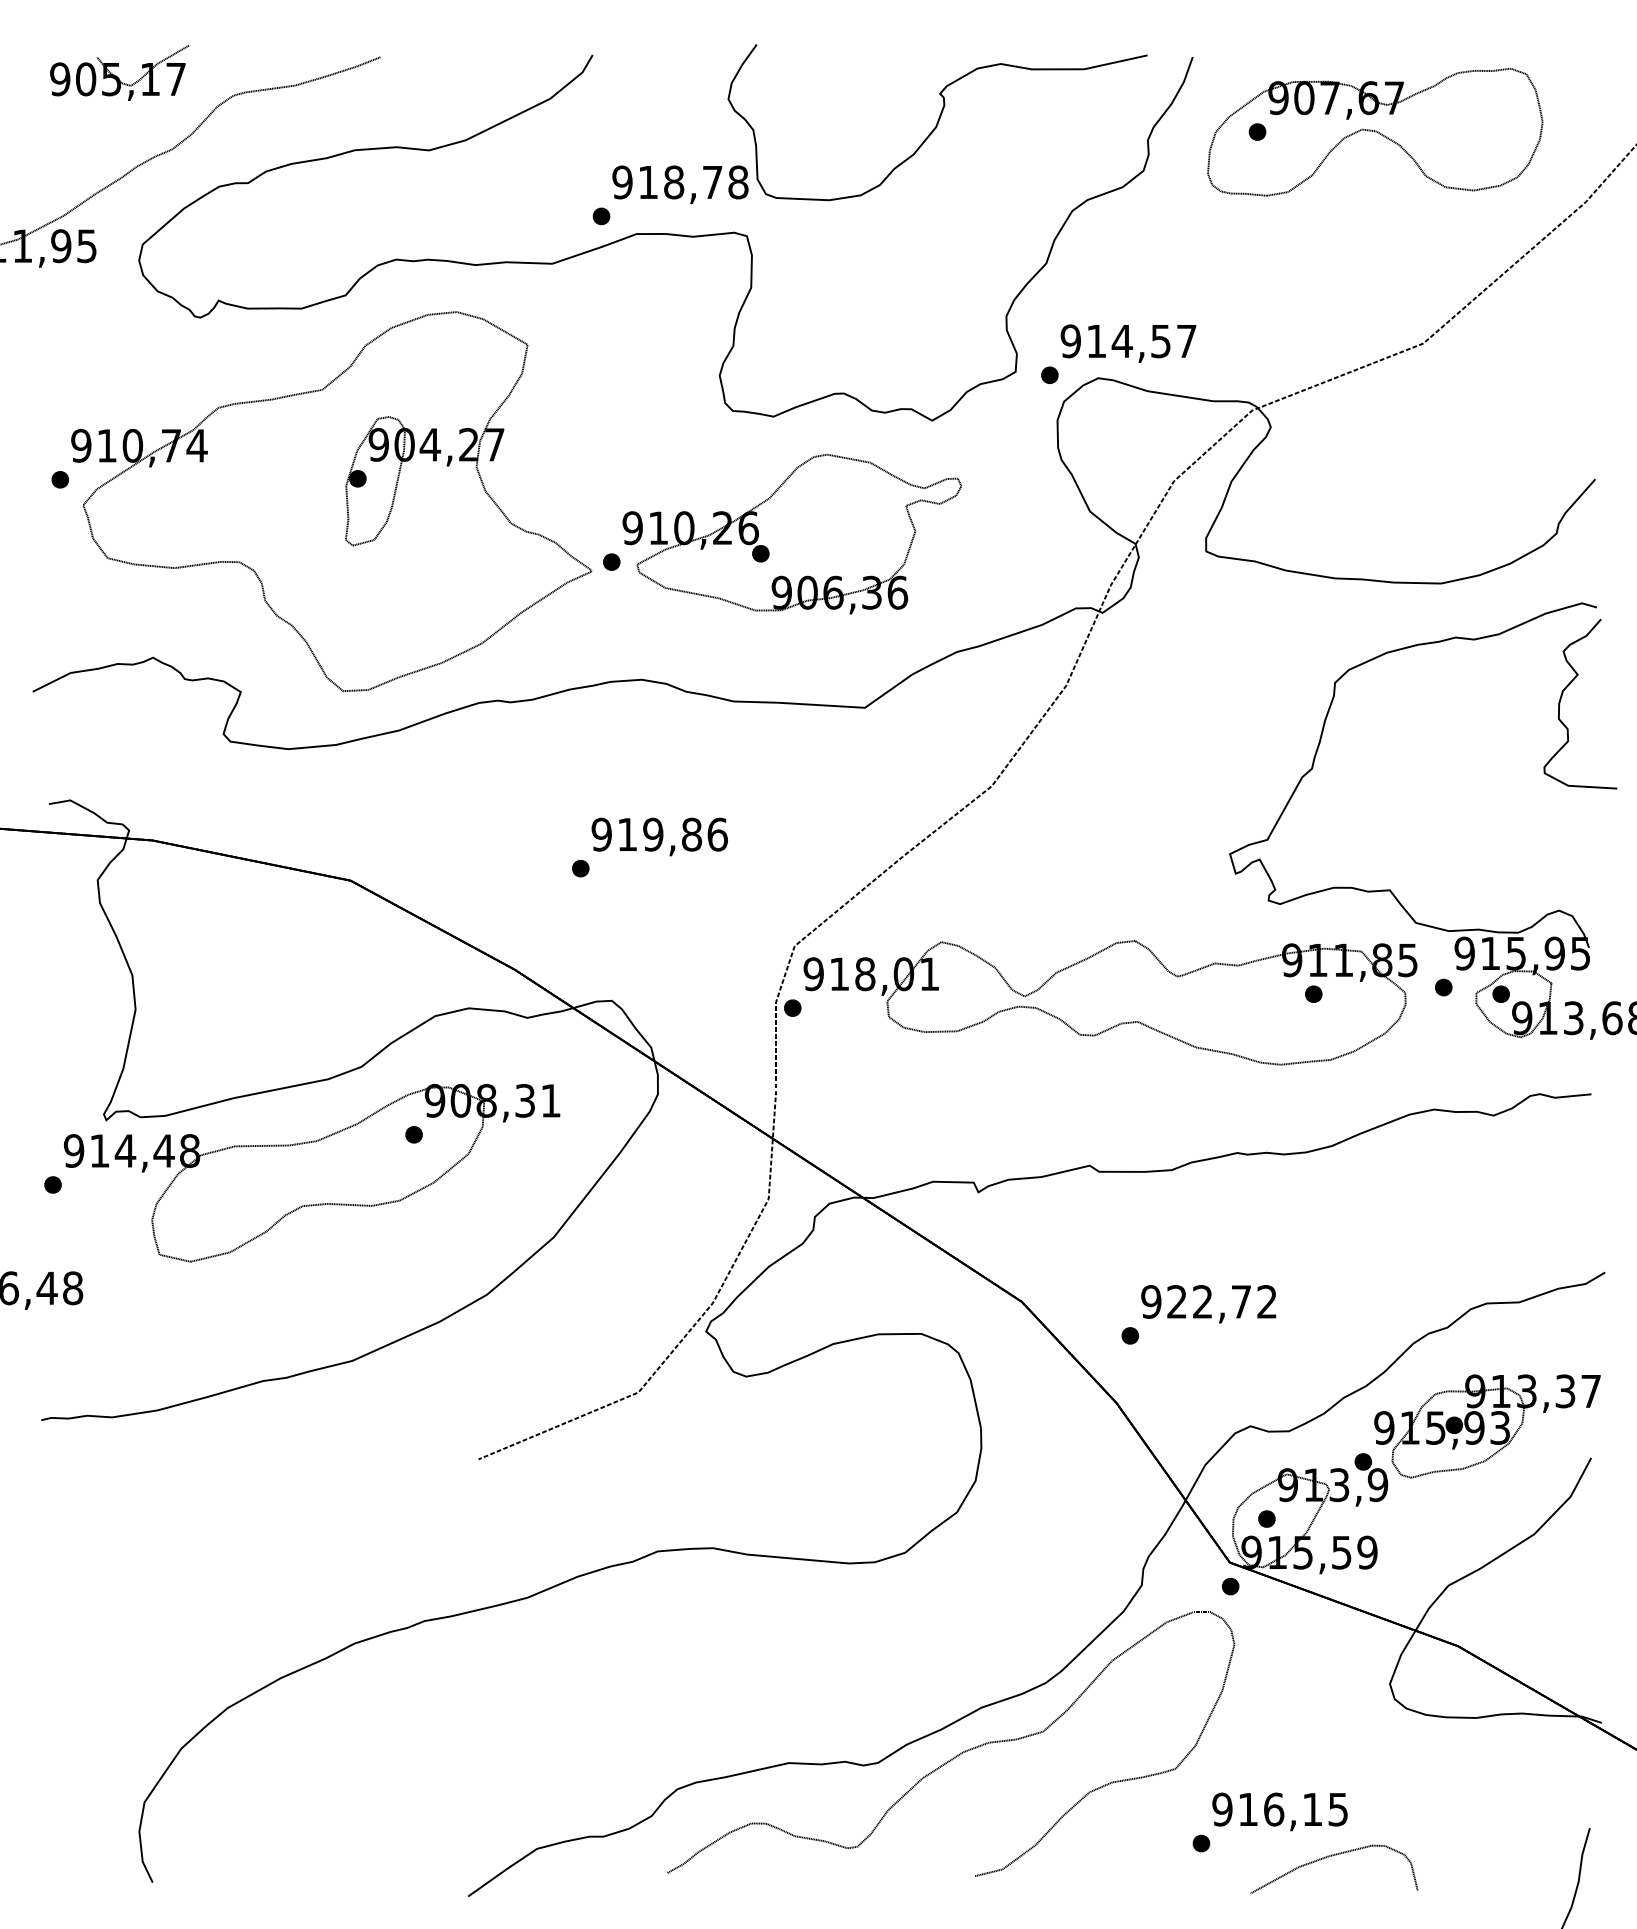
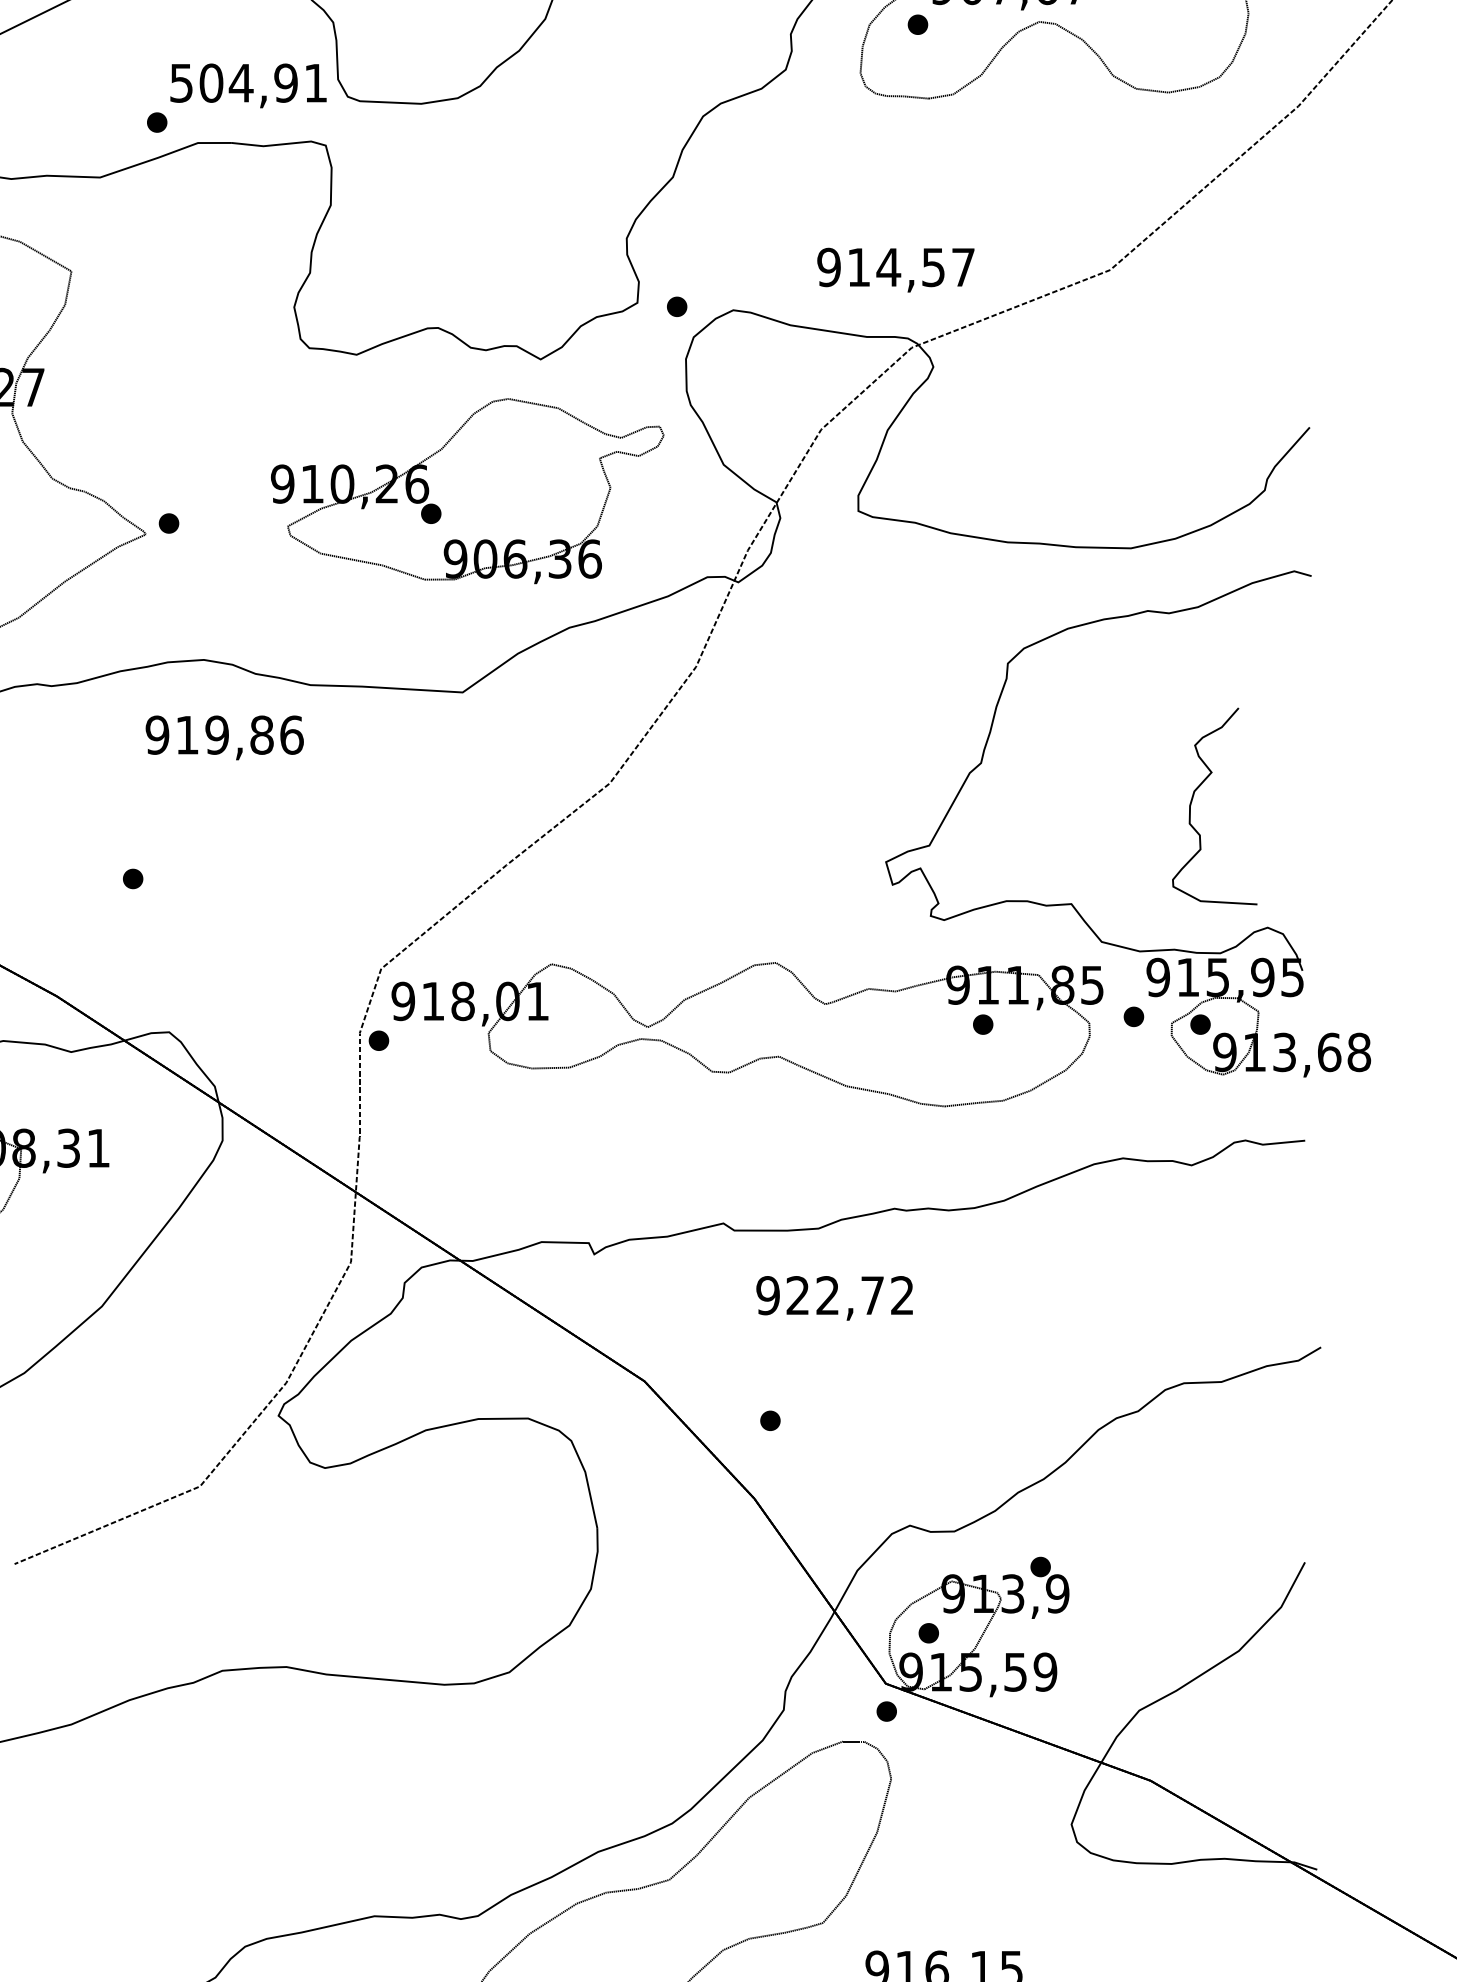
text: (680, 182) -> (248, 83), 918,78 -> 504,91
text: (1128, 343) -> (895, 269), moved
part: (791, 533) -> (466, 490), moved
curve: (1562, 696) -> (1193, 797), moved
text: (659, 836) -> (224, 737), moved
text: (1208, 1304) -> (834, 1298), moved
part: (1487, 1426) -> (1184, 1525), removed

